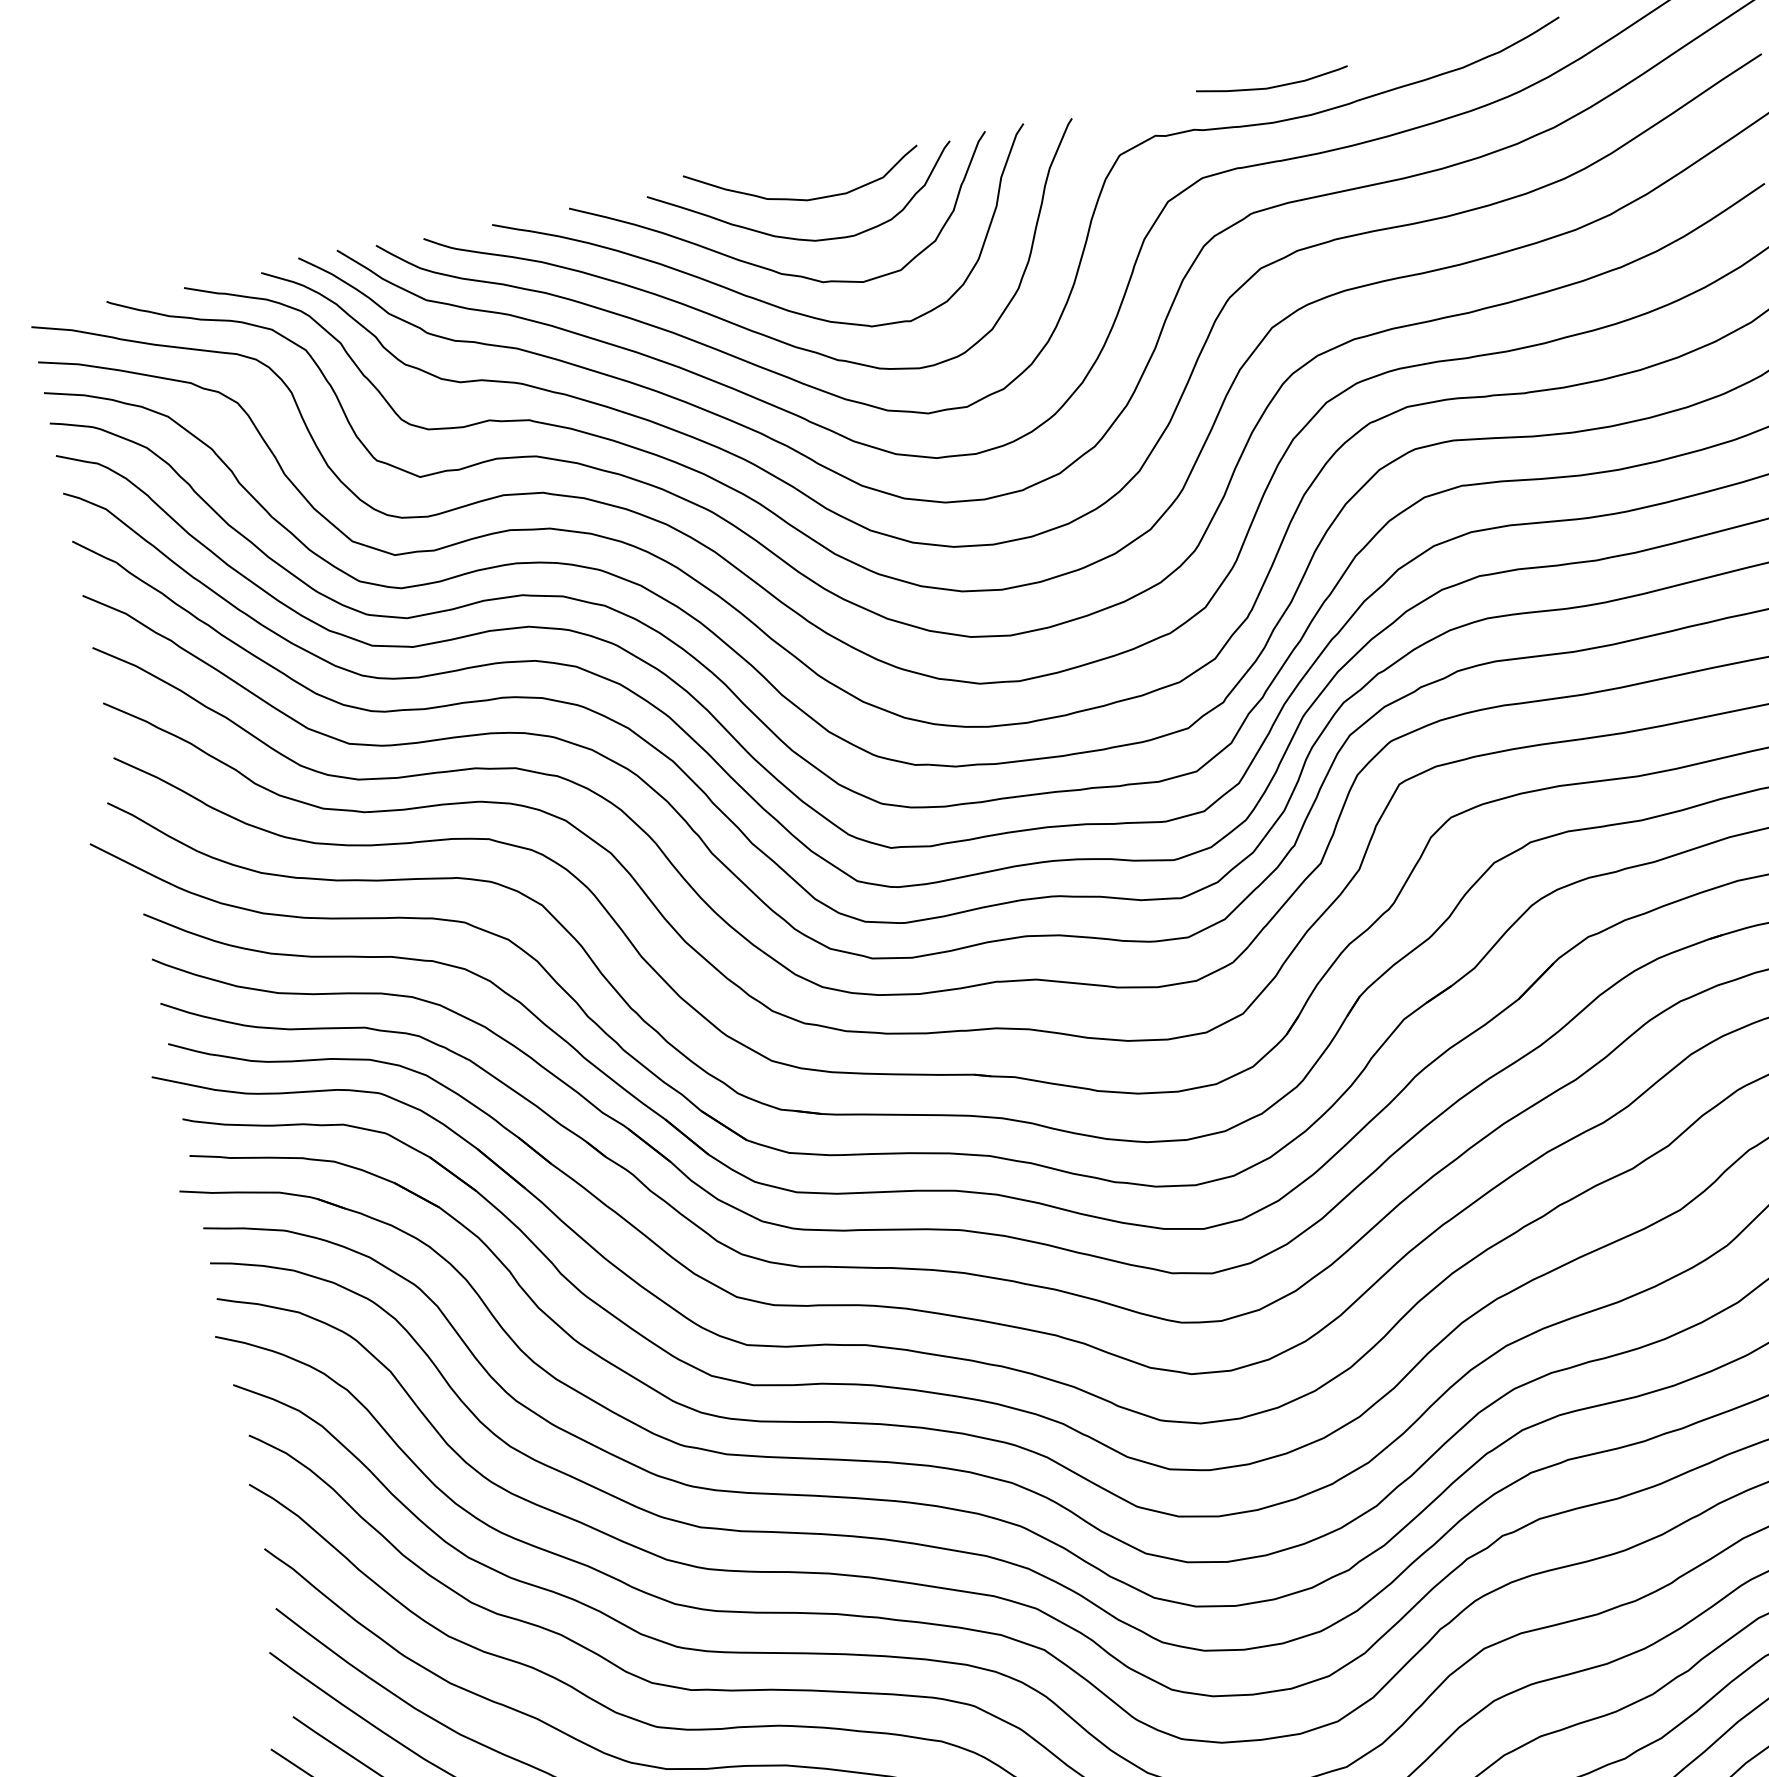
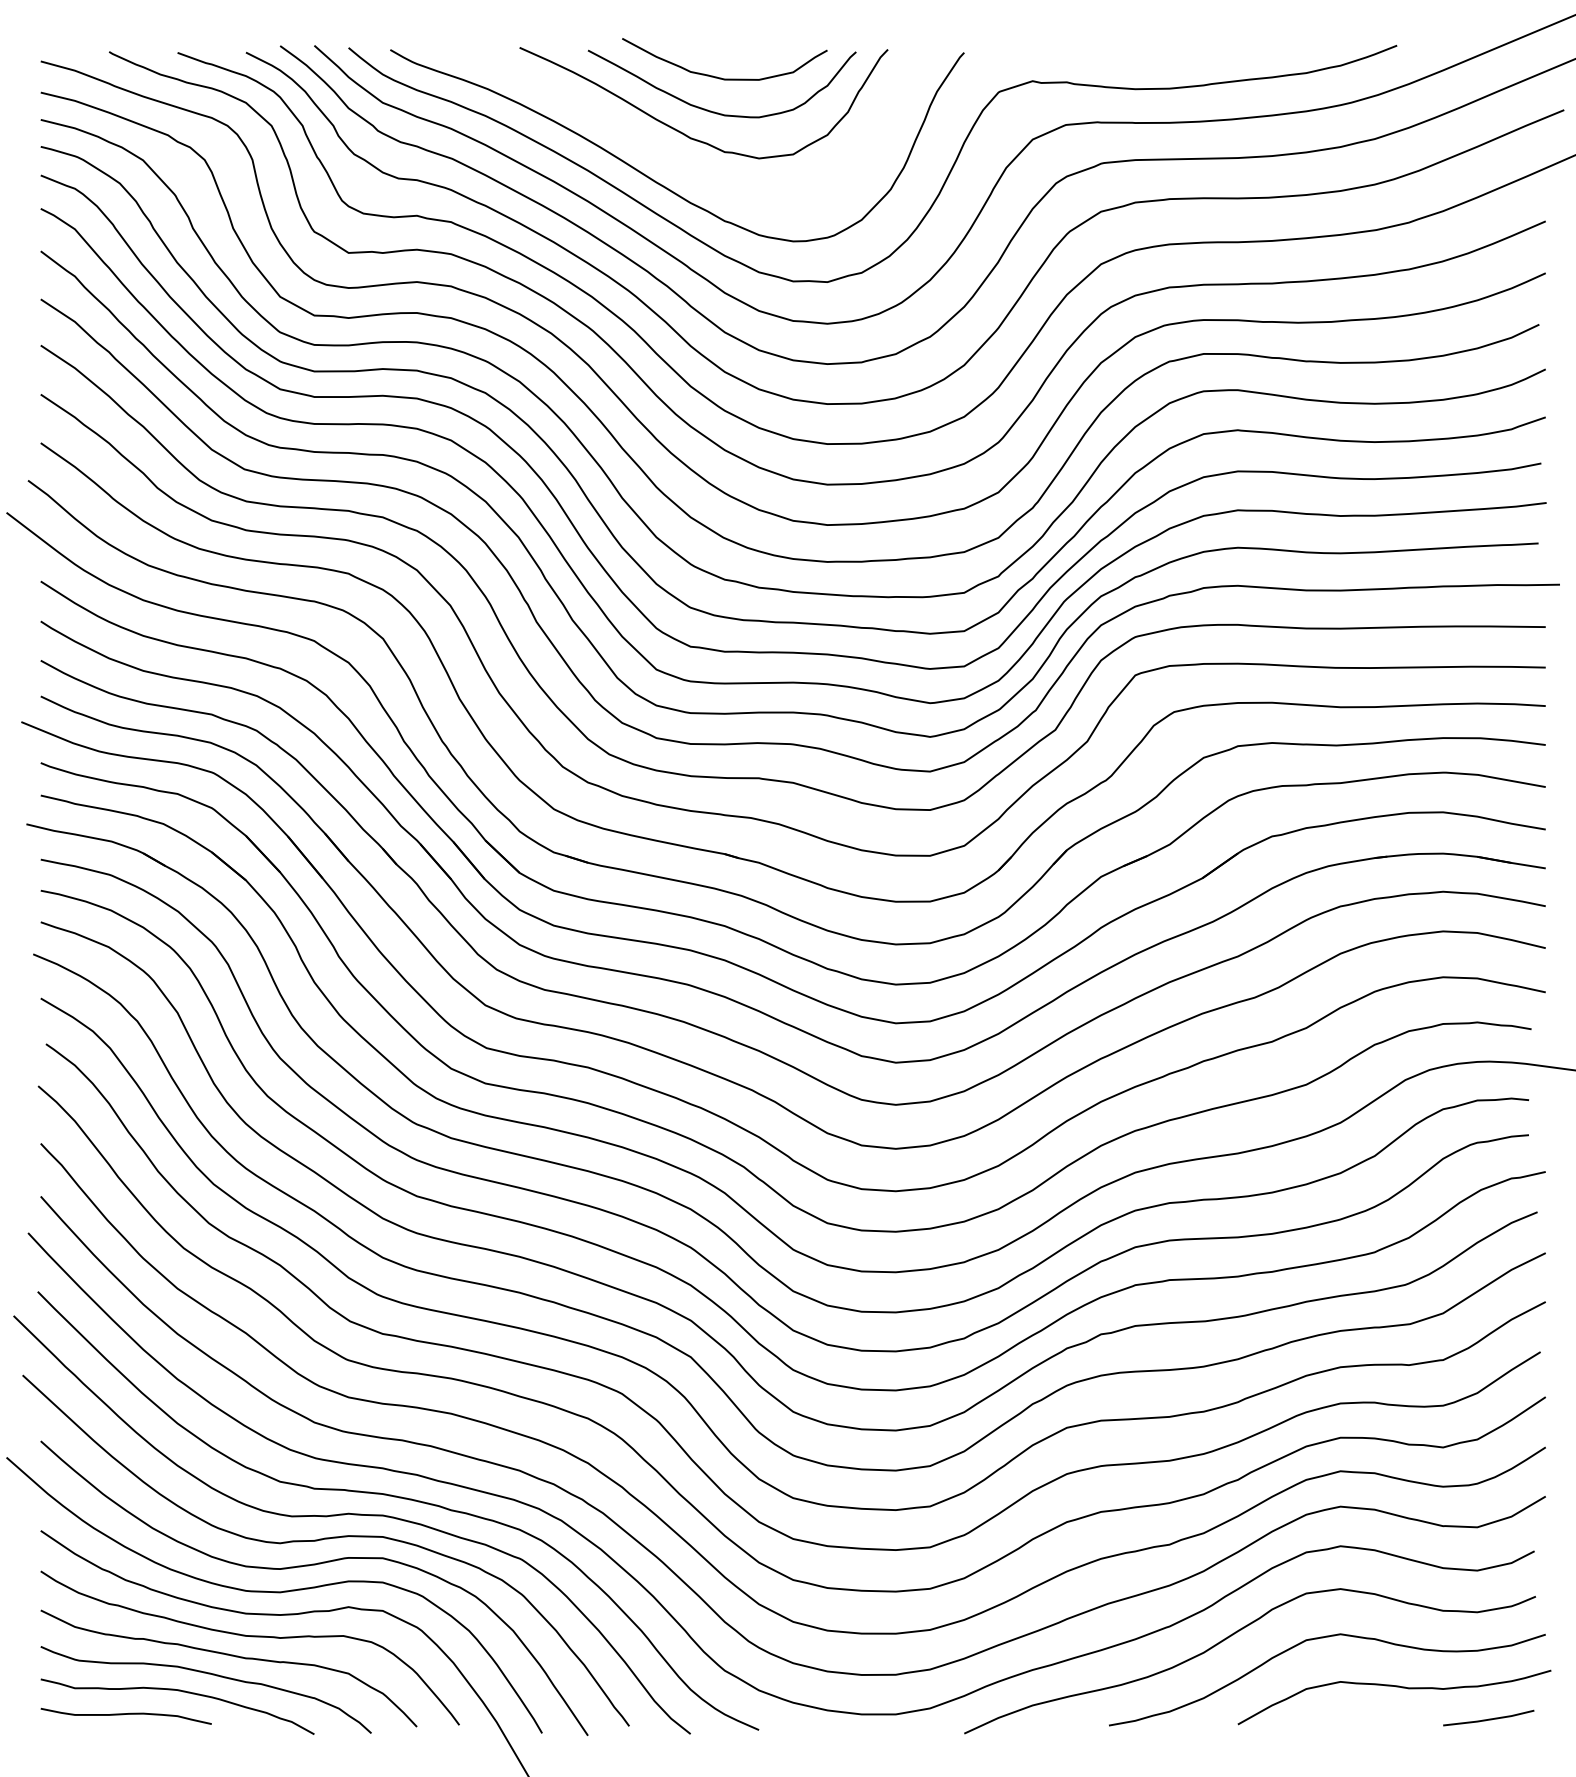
curve: (1273, 86) -> (1141, 58), removed
curve: (760, 299) -> (668, 156), removed

